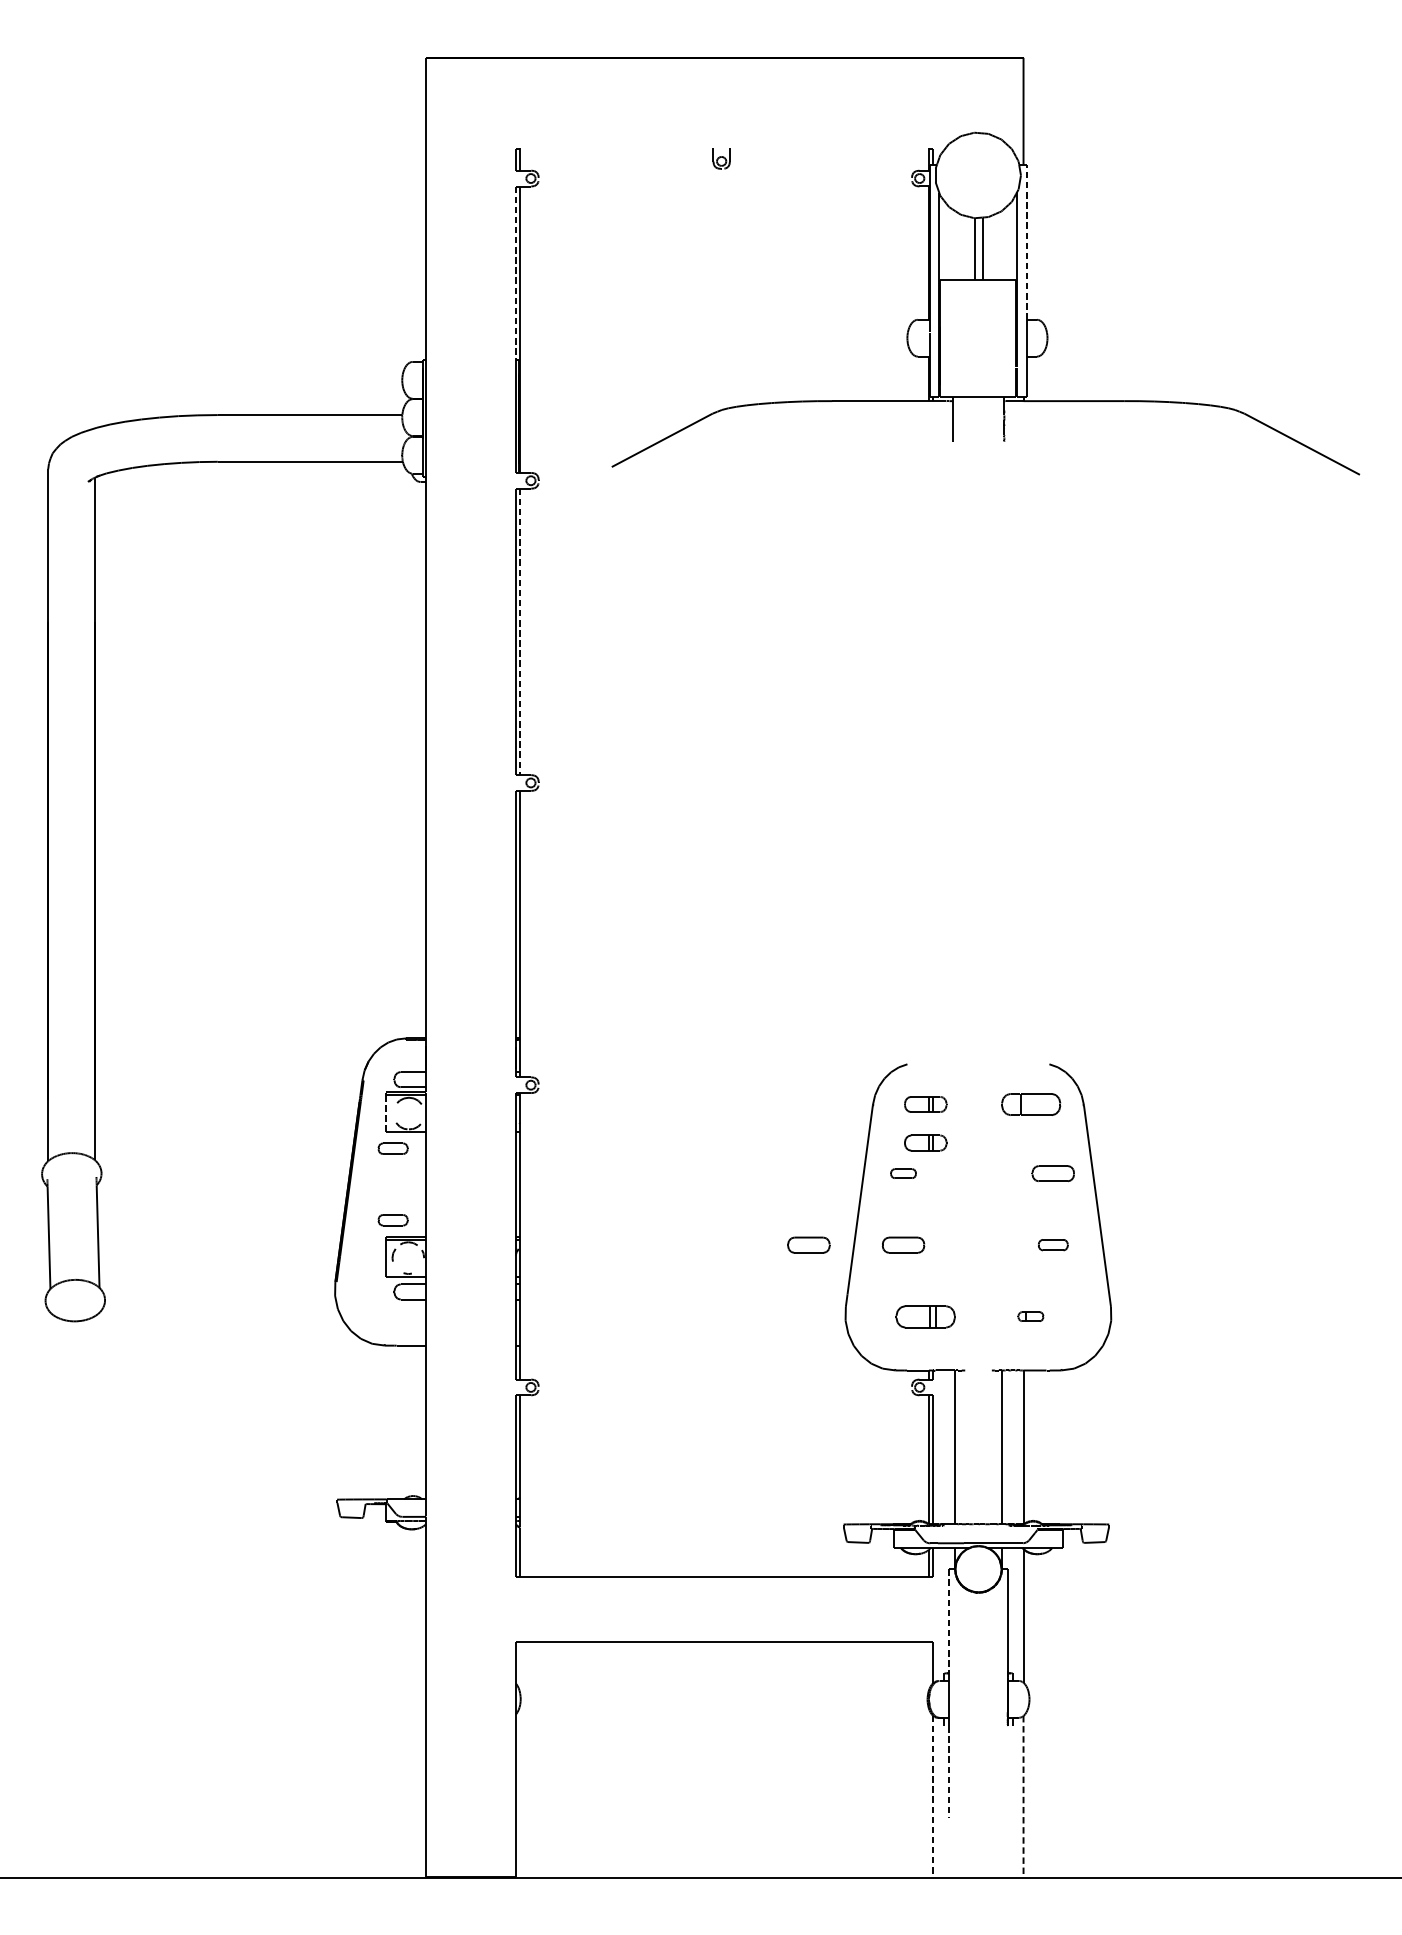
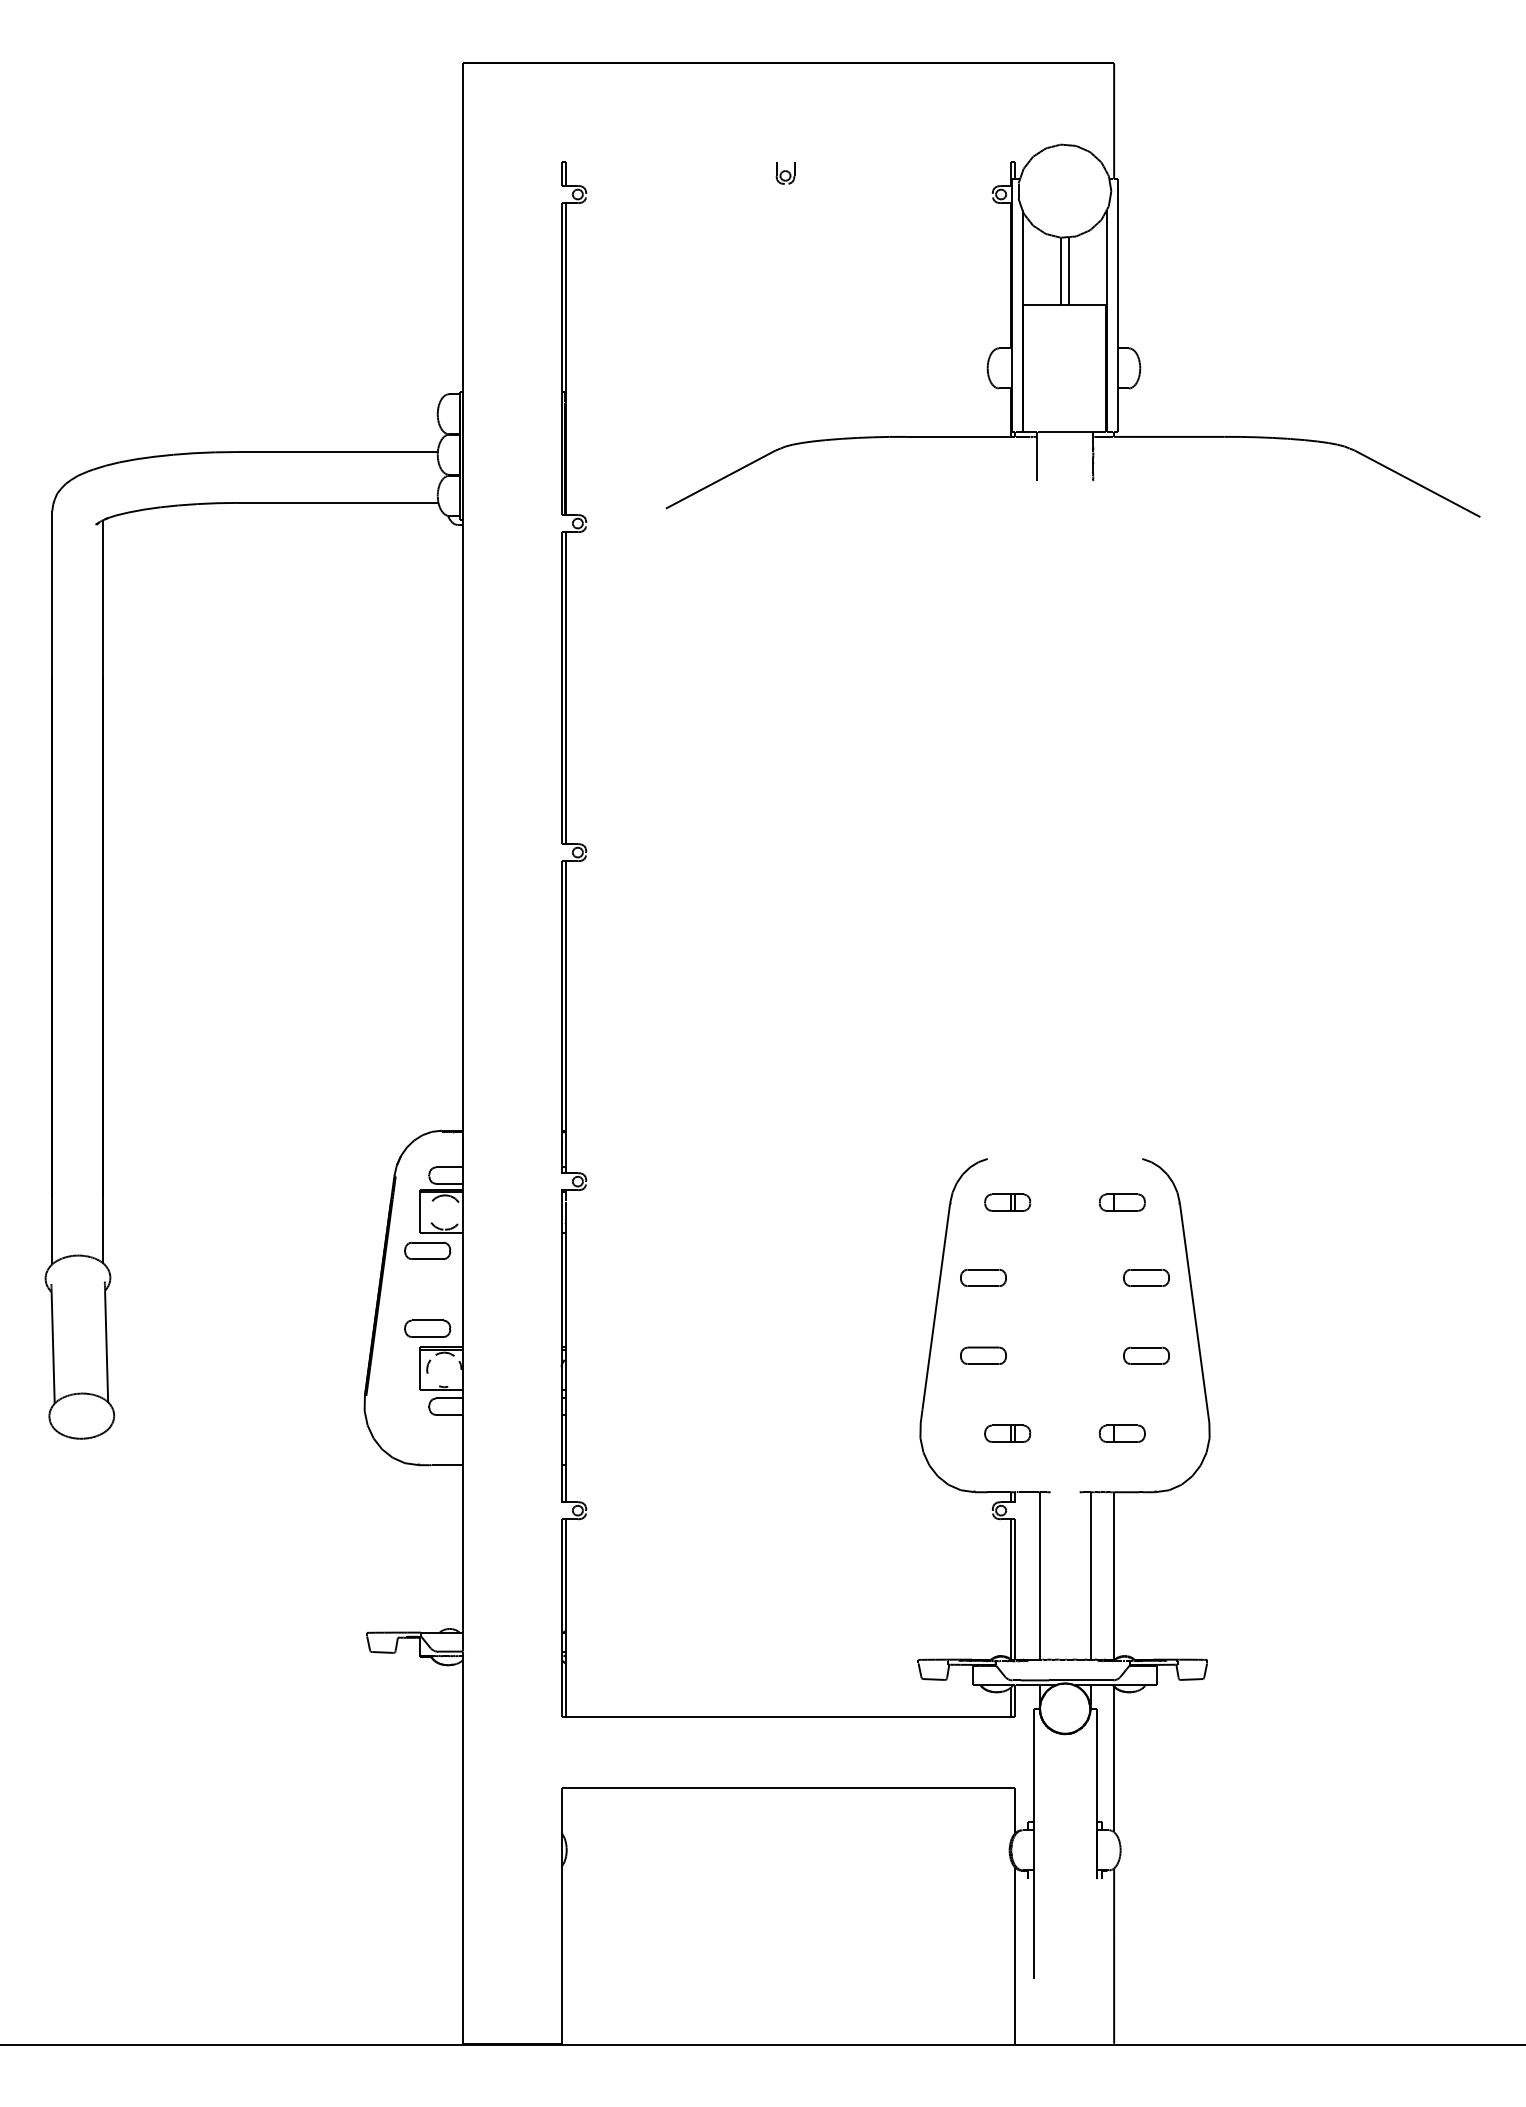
line: (1026, 241) -> (1117, 263), dashed -> solid
line: (515, 273) -> (561, 297), dashed -> solid
line: (520, 632) -> (566, 688), dashed -> solid
part: (1030, 1104) -> (1121, 1202), size x0.71
line: (386, 1112) -> (420, 1211), dashed -> solid
part: (925, 1142) -> (1007, 1244), removed
part: (392, 1148) -> (427, 1250), size x1.43
part: (903, 1173) -> (983, 1277), size x1.67
part: (392, 1220) -> (427, 1328), size x1.43
part: (808, 1244) -> (880, 1355), removed
part: (1053, 1244) -> (1146, 1355), size x1.43
part: (925, 1316) -> (1007, 1433), size x0.71
part: (1030, 1316) -> (1121, 1433), size x1.67
line: (949, 1621) -> (1033, 1765), dashed -> solid
line: (949, 1772) -> (1033, 1929), dashed -> solid
line: (932, 1795) -> (1015, 1955), dashed -> solid
line: (1023, 1796) -> (1114, 1956), dashed -> solid

